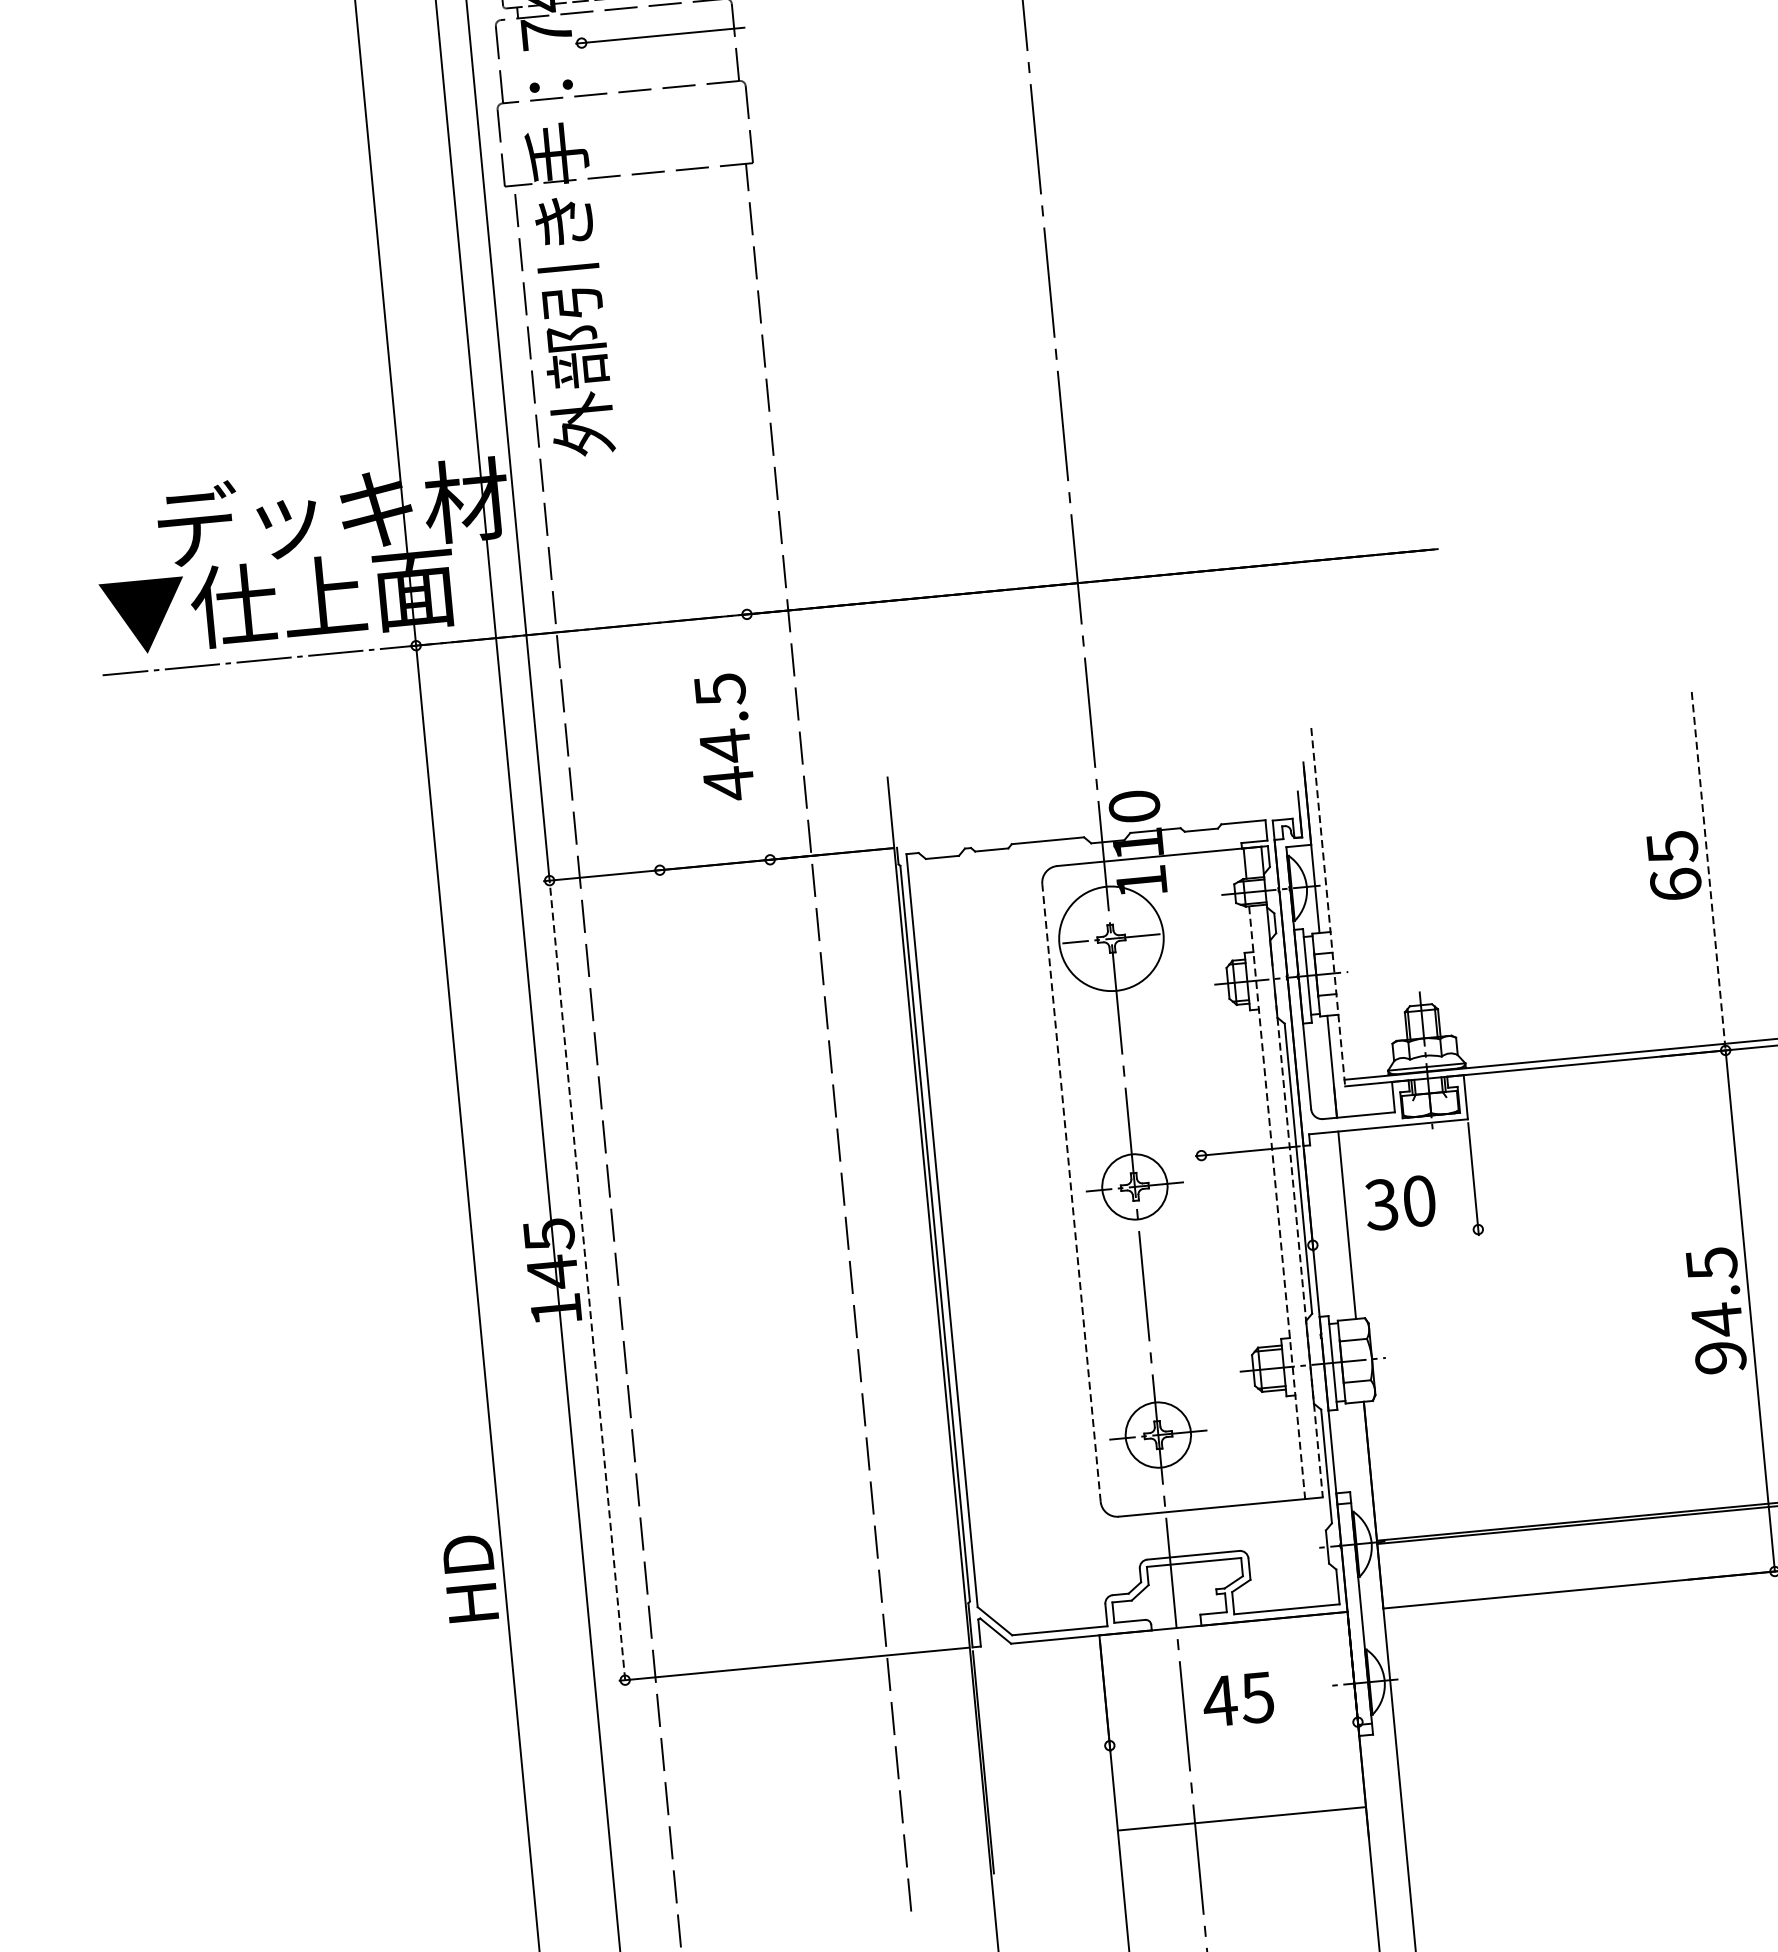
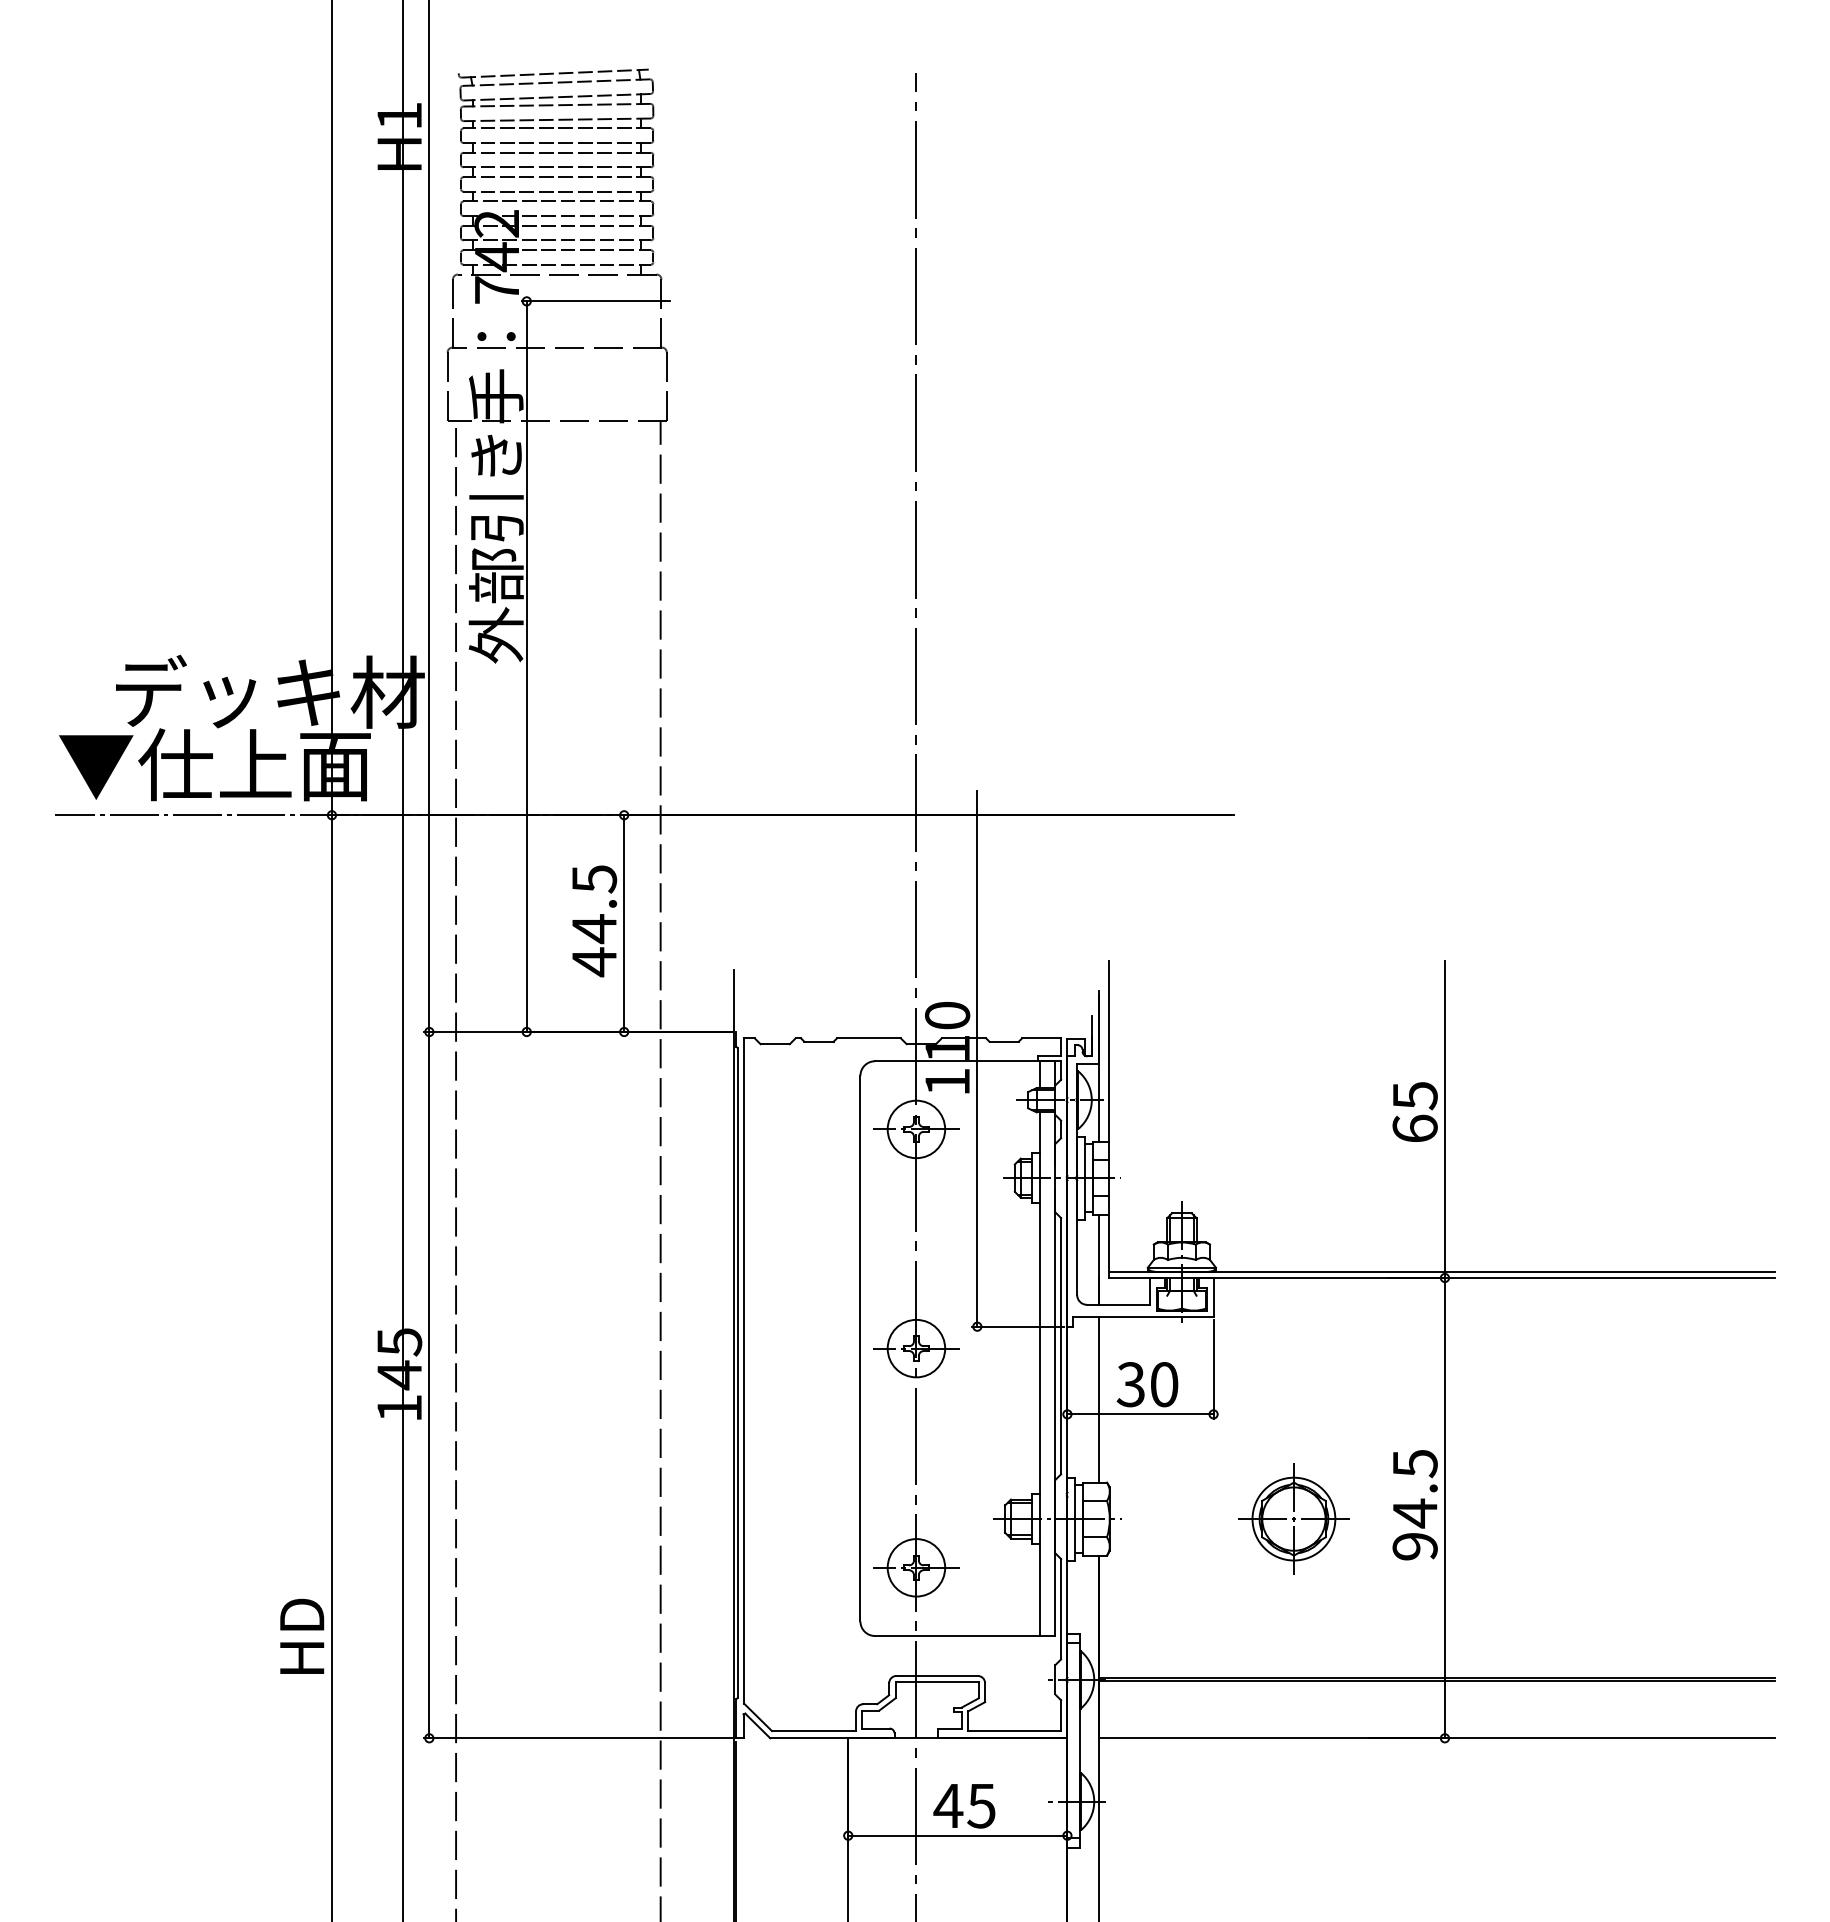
line: (620, 456) -> (526, 666), added
line: (758, 736) -> (624, 923), added
line: (1172, 851) -> (977, 1058), added
line: (1708, 872) -> (1444, 1120), dashed -> solid
line: (1327, 908) -> (1108, 1120), dashed -> solid
circle: (1111, 938) -> (916, 1129), size x0.62
line: (1071, 1192) -> (860, 1348), dashed -> solid
line: (1276, 1203) -> (1039, 1374), dashed -> solid
line: (1395, 1237) -> (1140, 1414), added
line: (1299, 1245) -> (1055, 1413), dashed -> solid
line: (587, 1279) -> (429, 1384), dashed -> solid
part: (1579, 1338) -> (1293, 1518), added
line: (1241, 1818) -> (957, 1835), moved

